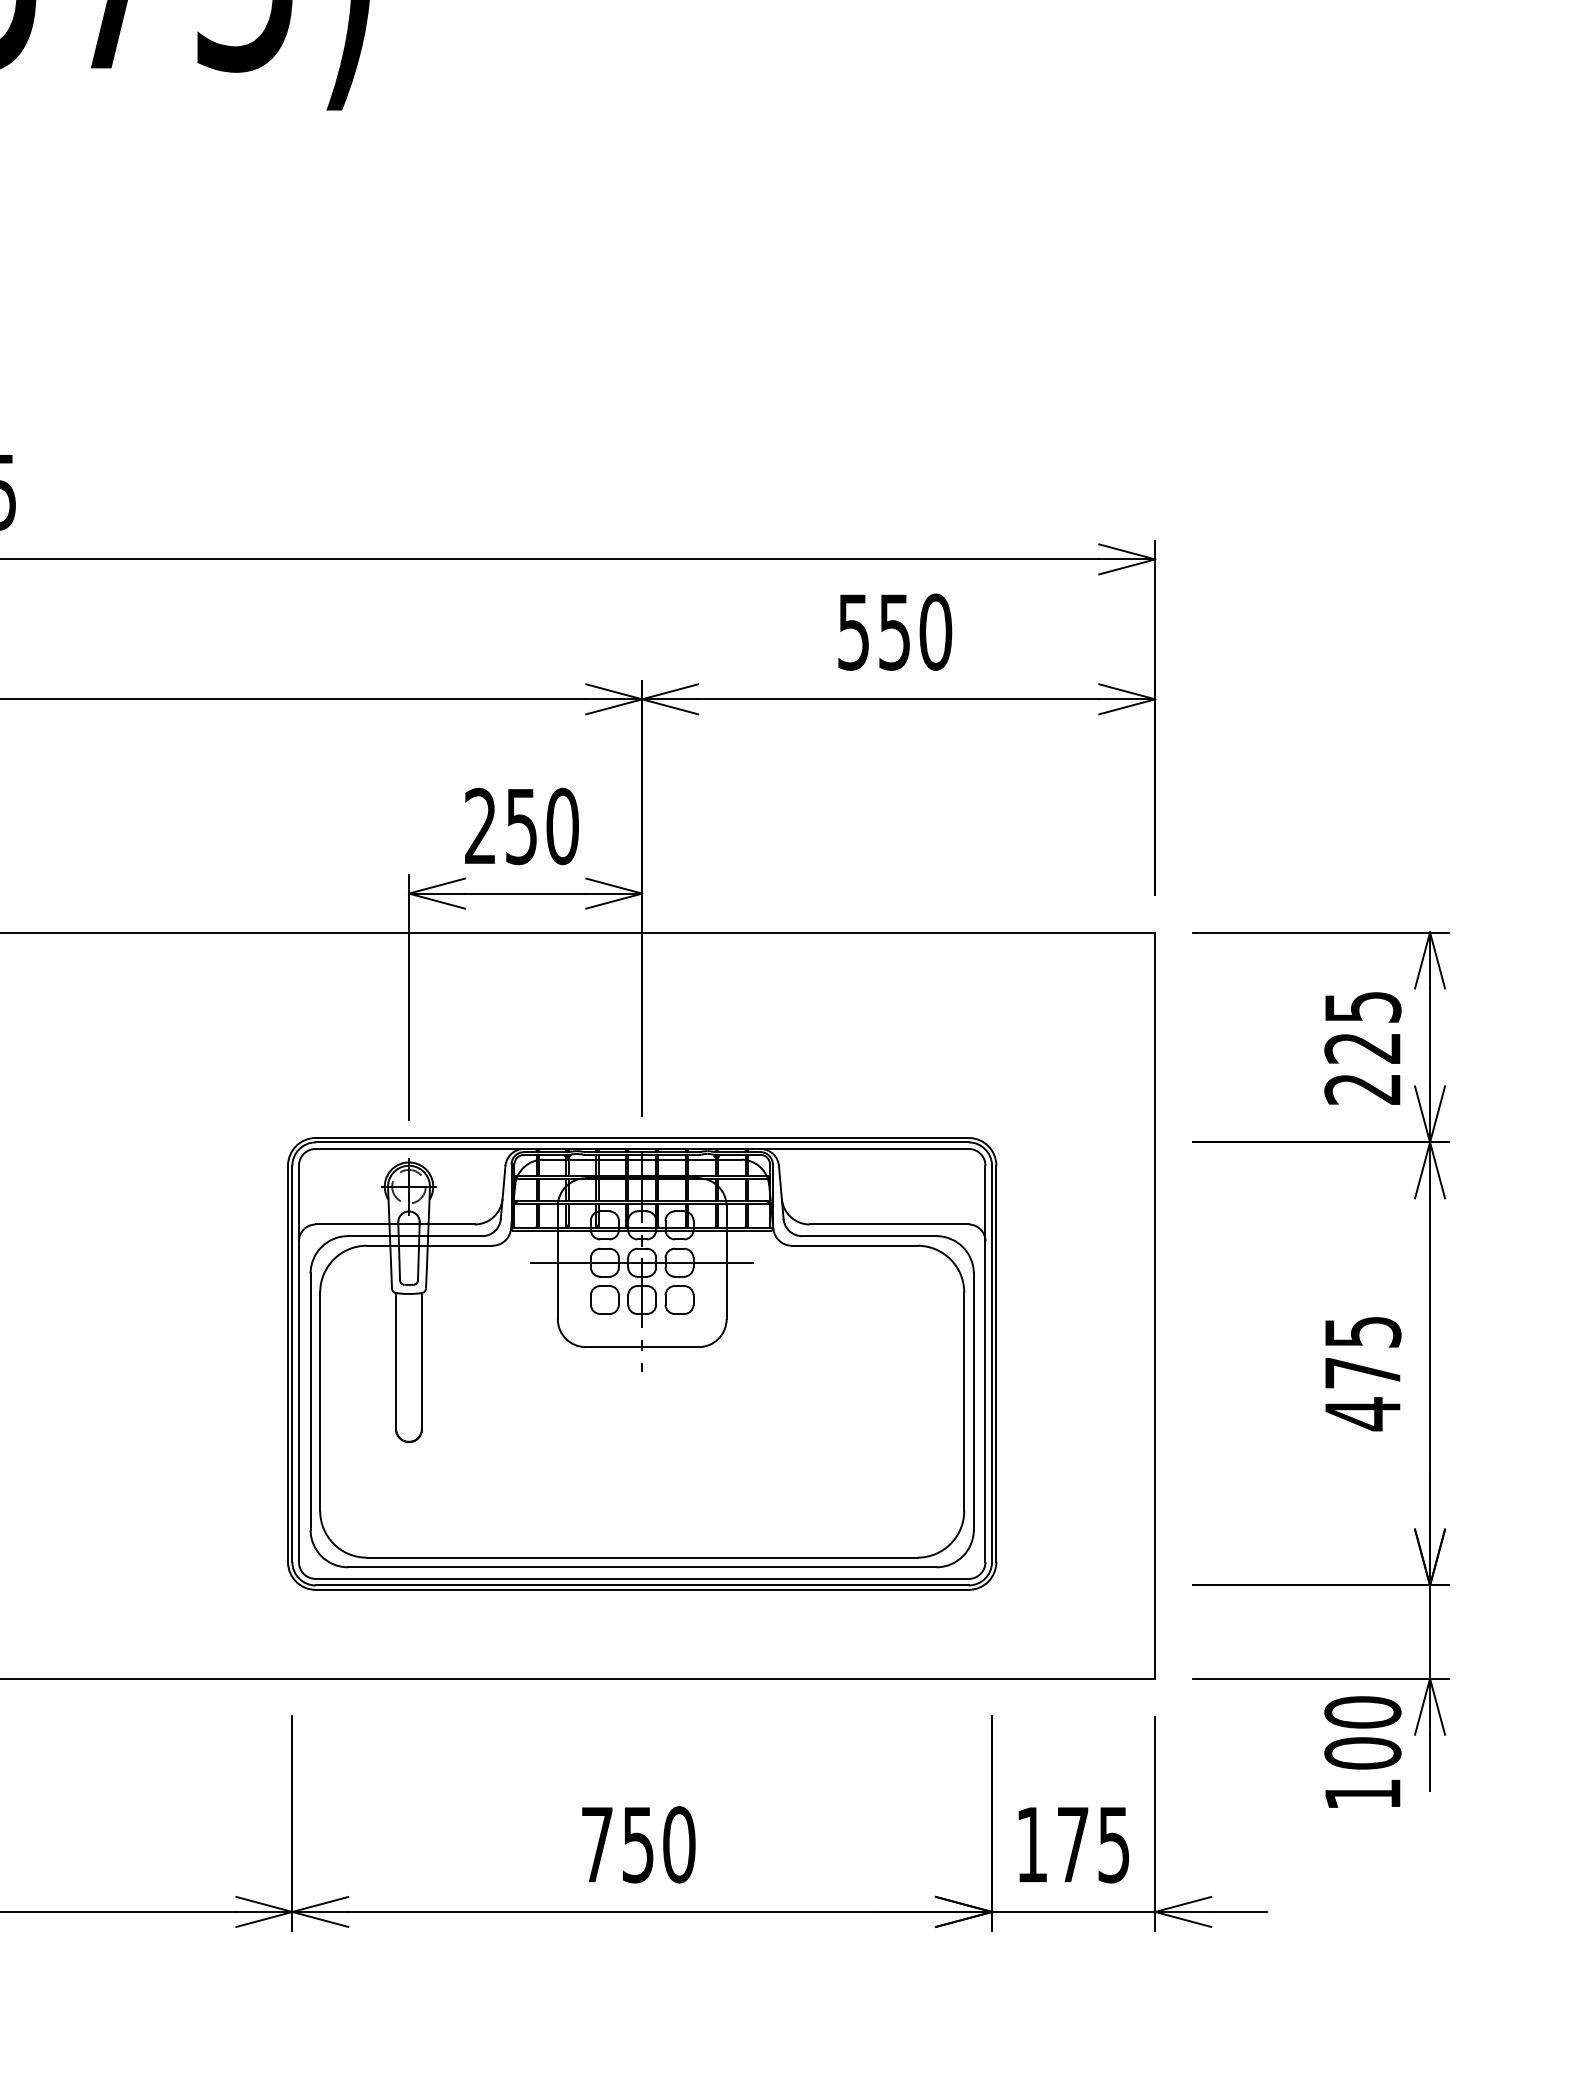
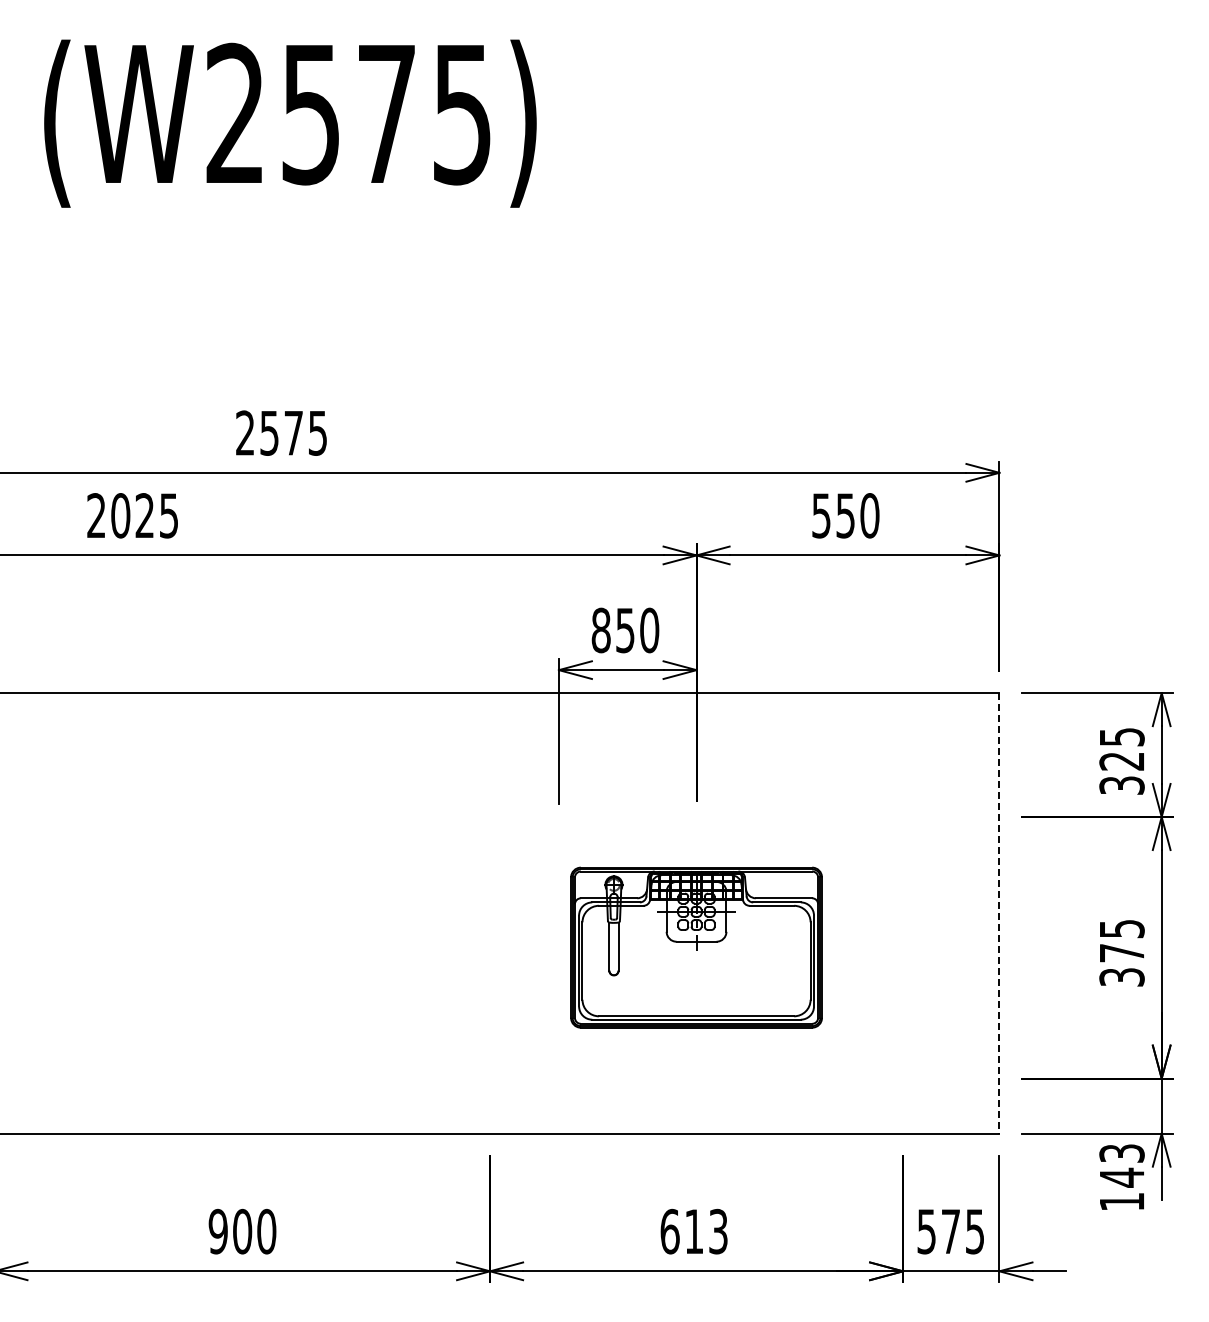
text: (479, 826) -> (600, 630), 250 -> 850
text: (1361, 1089) -> (1121, 785), 225 -> 325
line: (1155, 1305) -> (999, 913), solid -> dashed
part: (642, 1363) -> (696, 947), size x0.6
text: (1361, 1414) -> (1121, 977), 475 -> 375
text: (1361, 1732) -> (1121, 1165), 100 -> 143
text: (638, 1844) -> (694, 1231), 750 -> 613
text: (1031, 1844) -> (926, 1231), 175 -> 575

